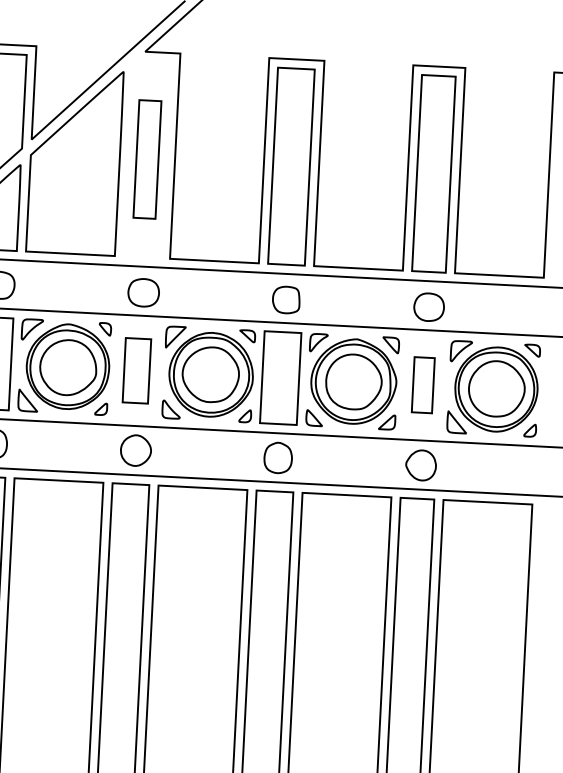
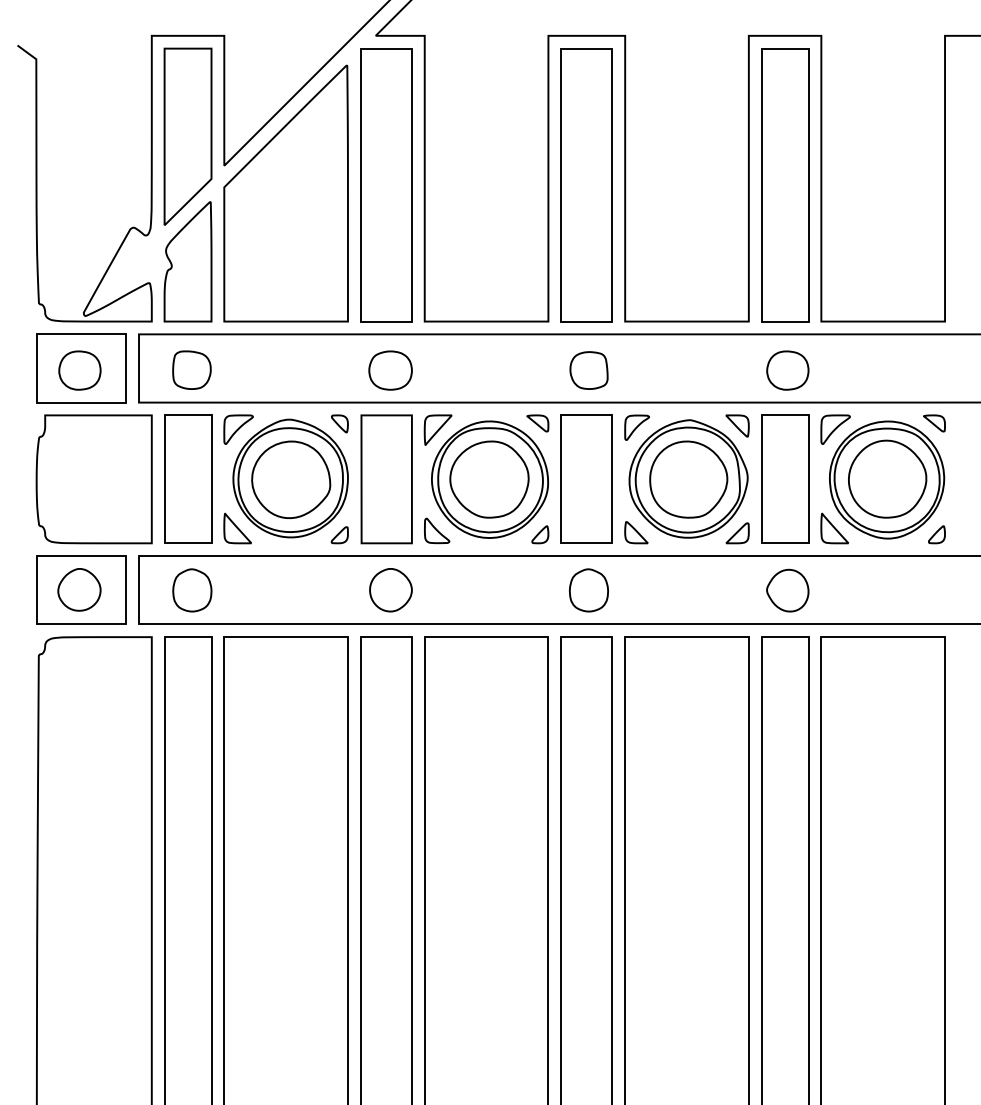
part: (147, 159) -> (386, 185), size x1.67
part: (136, 370) -> (386, 479), size x1.43
part: (423, 384) -> (785, 478), size x1.67

